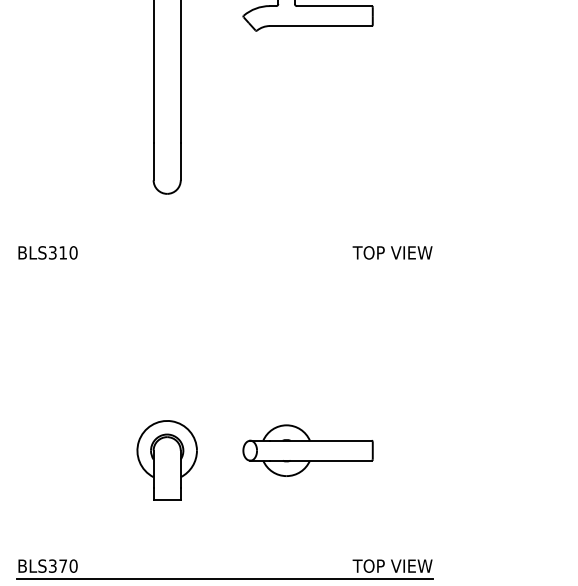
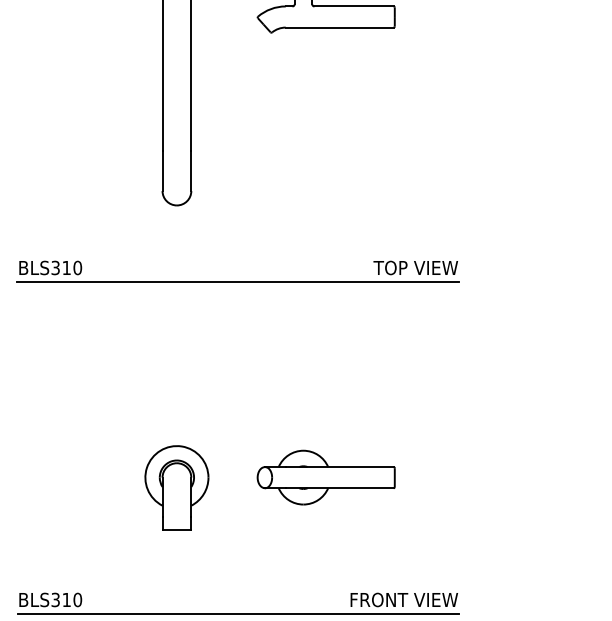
line: (224, 266) -> (237, 282), added
text: (62, 565) -> (65, 599), BLS370 -> BLS310
text: (358, 565) -> (379, 599), TOP VIEW -> FRONT VIEW

